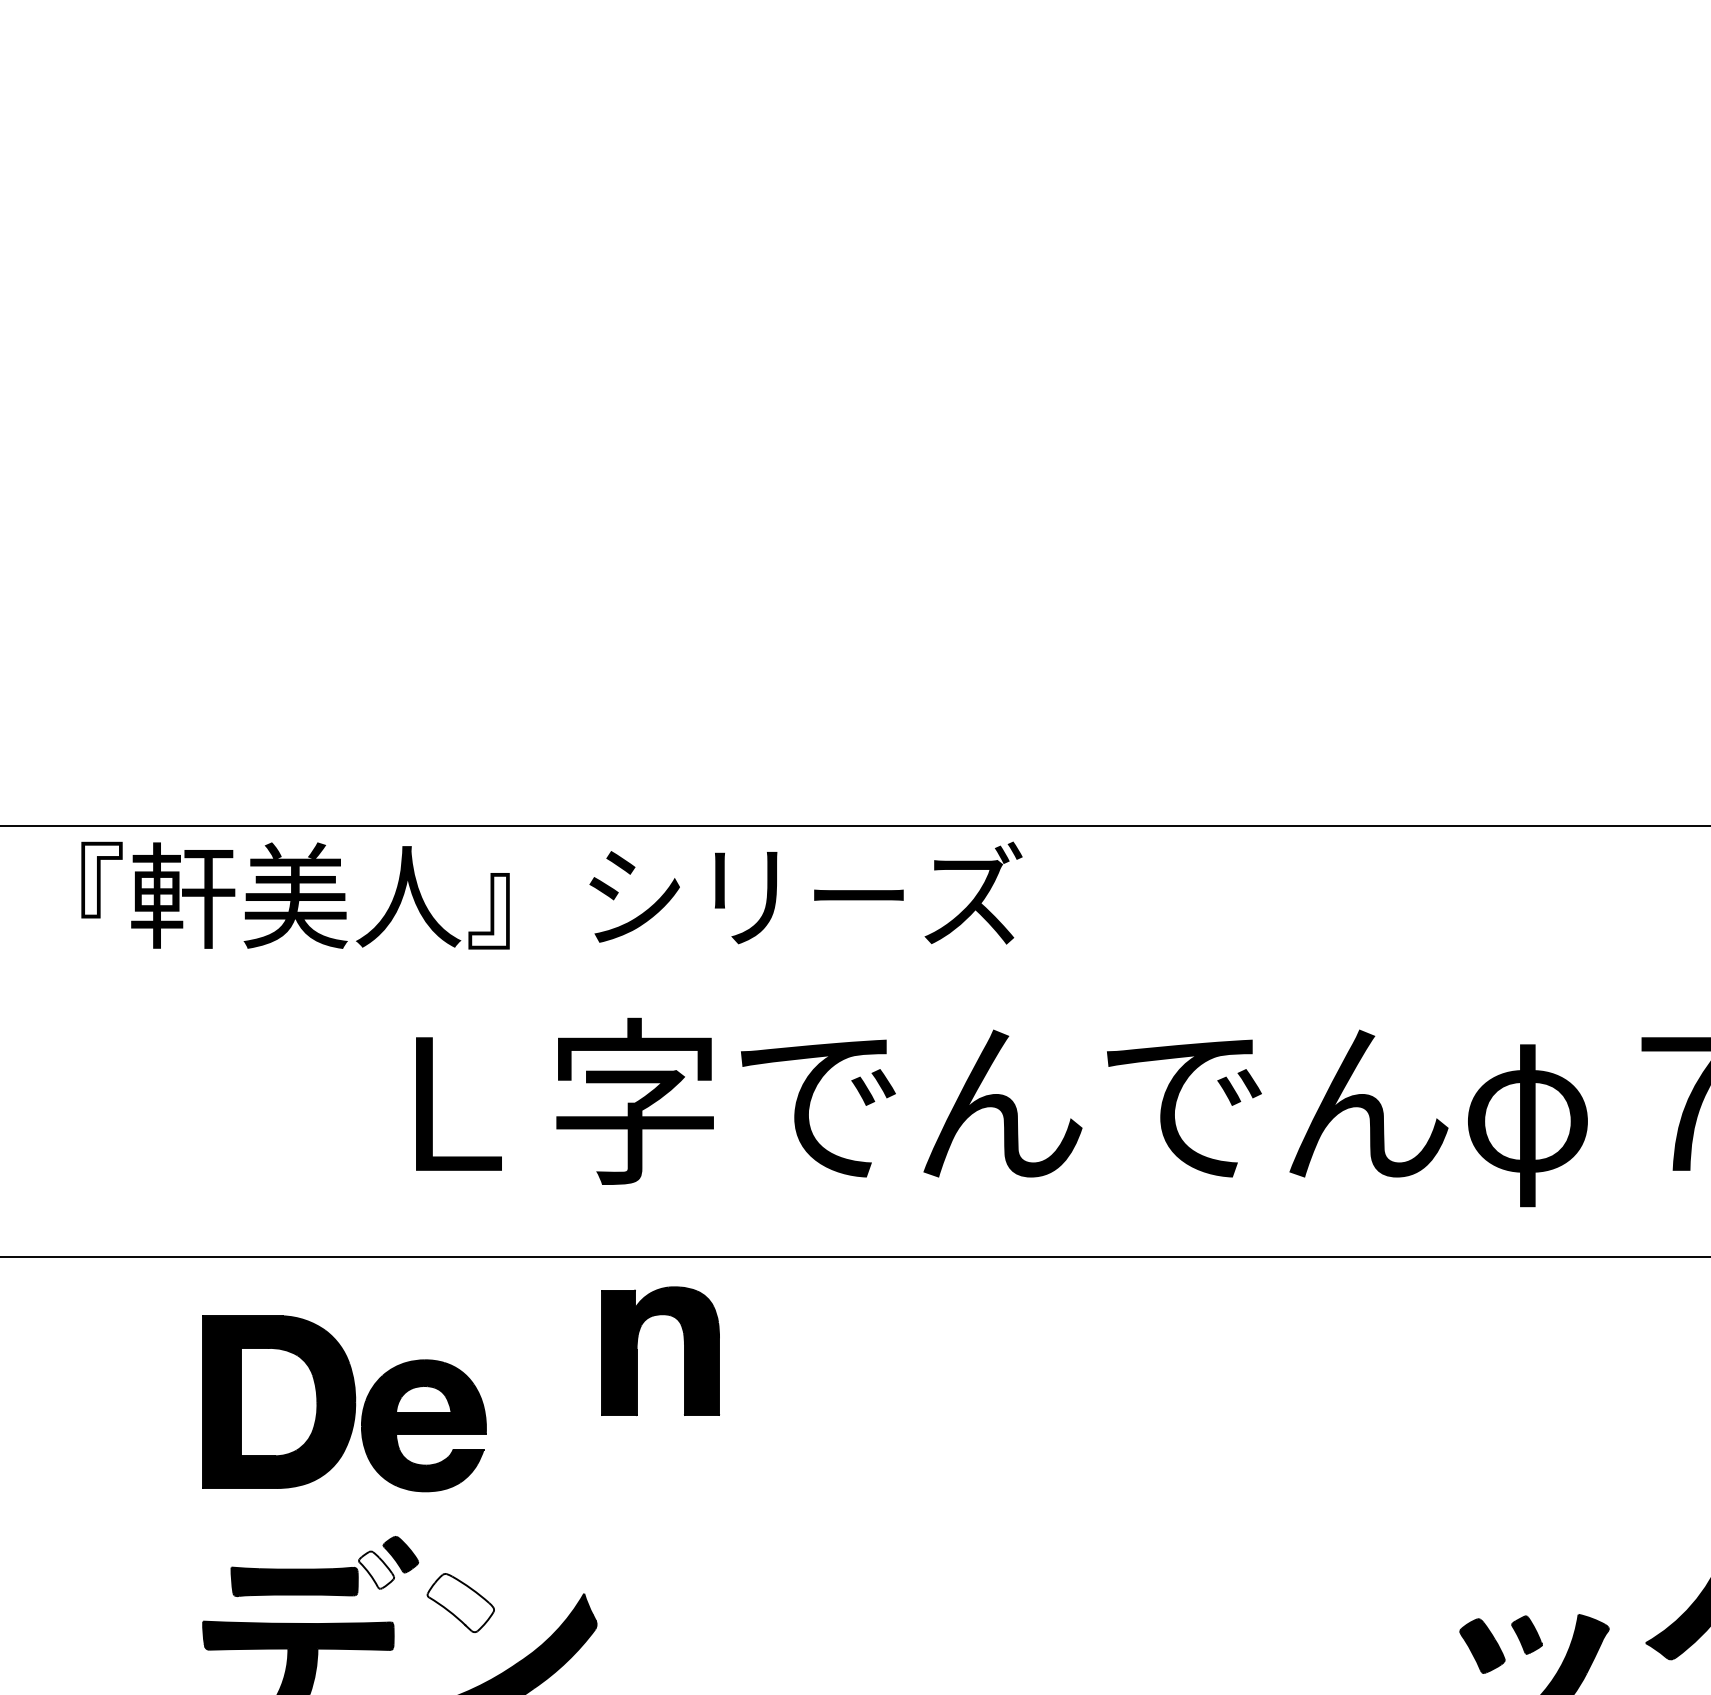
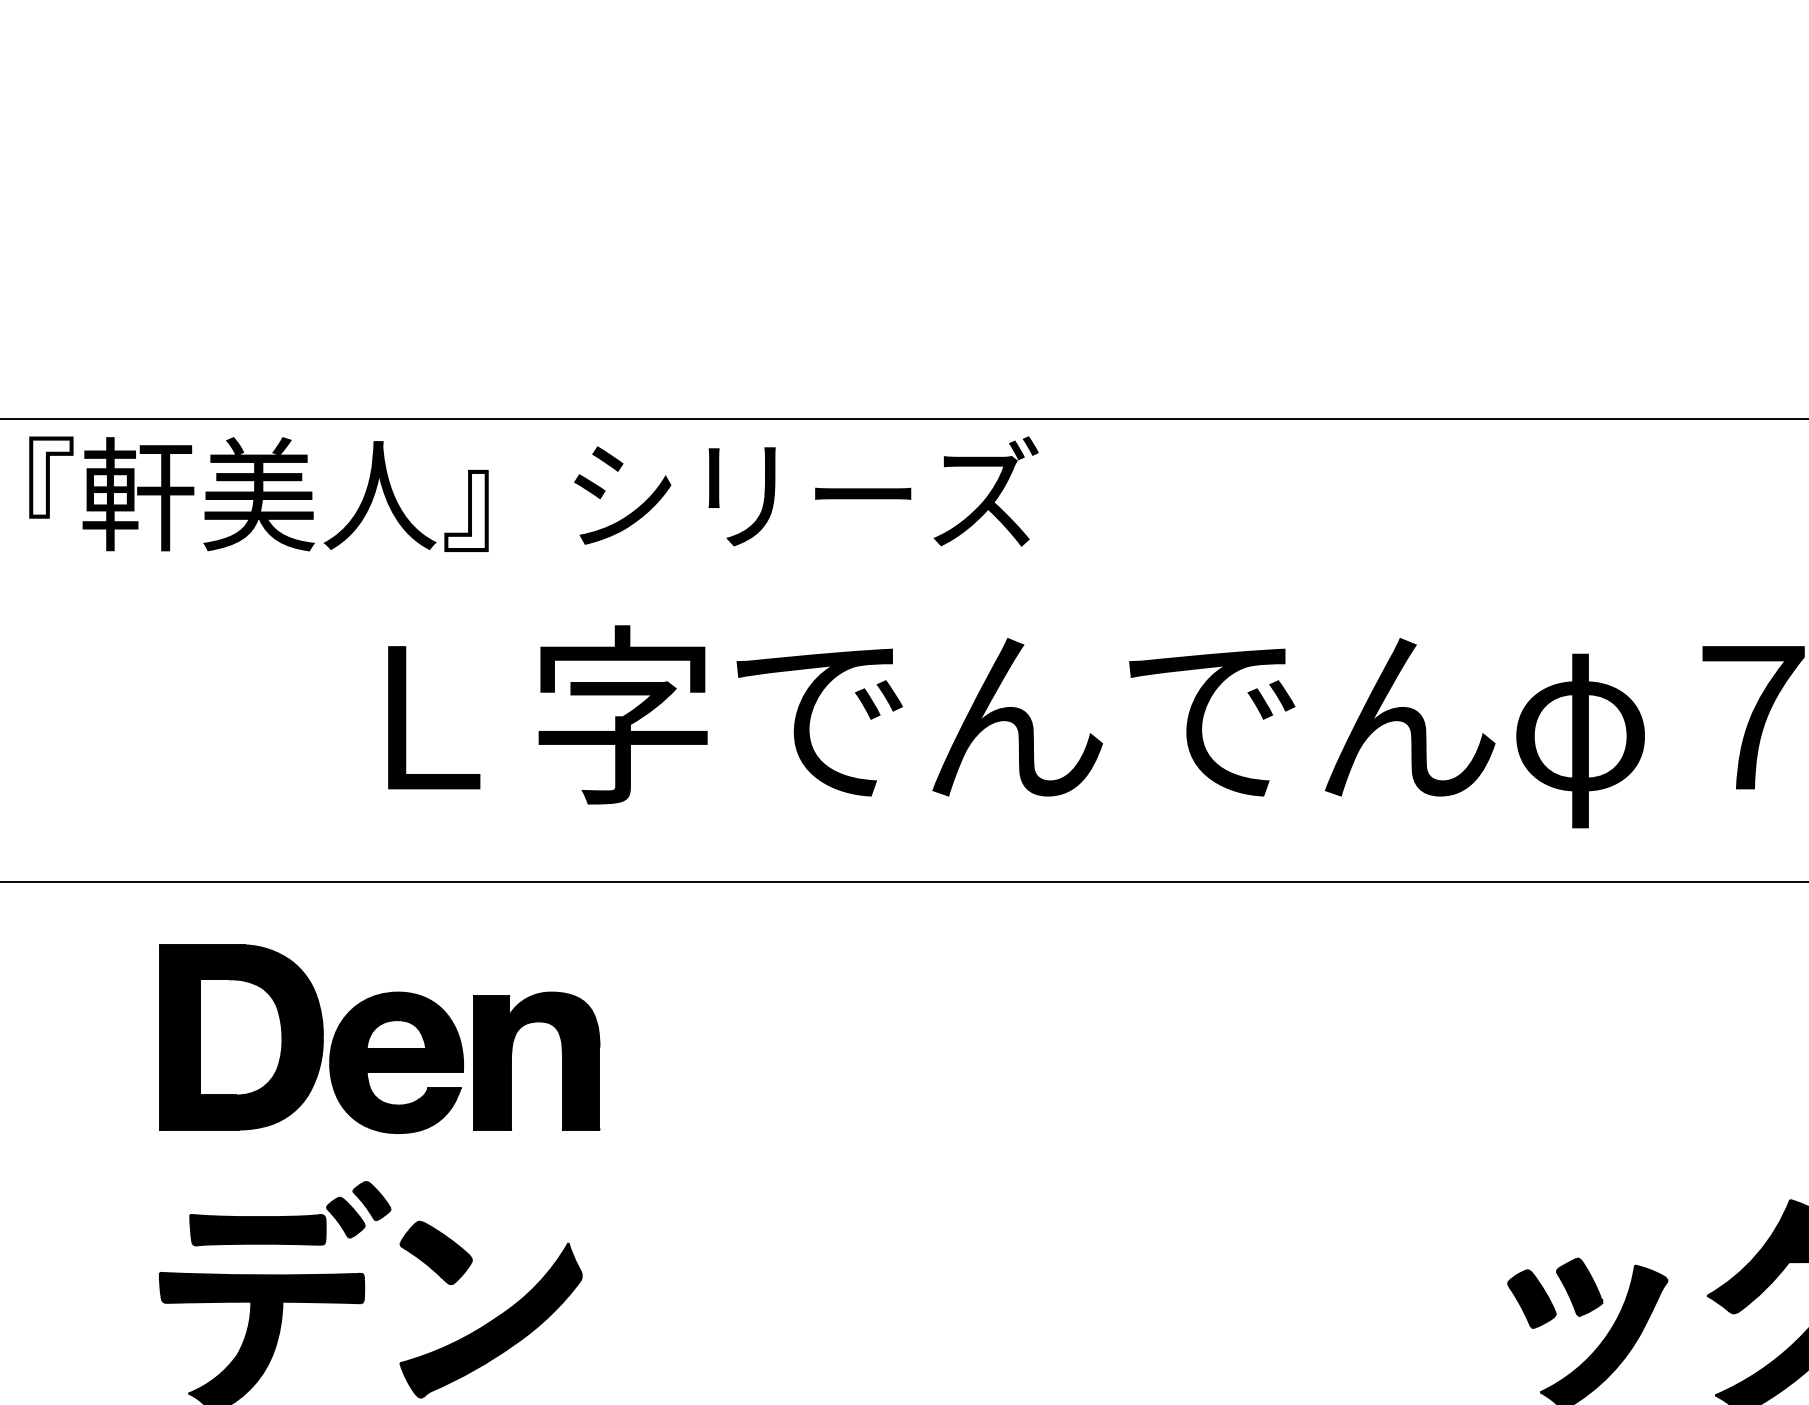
part: (637, 1351) -> (511, 1061), moved
fill: (376, 1569) -> (345, 1216), added
fill: (460, 1602) -> (435, 1252), added
part: (1526, 1634) -> (1579, 1286), size x1.43

